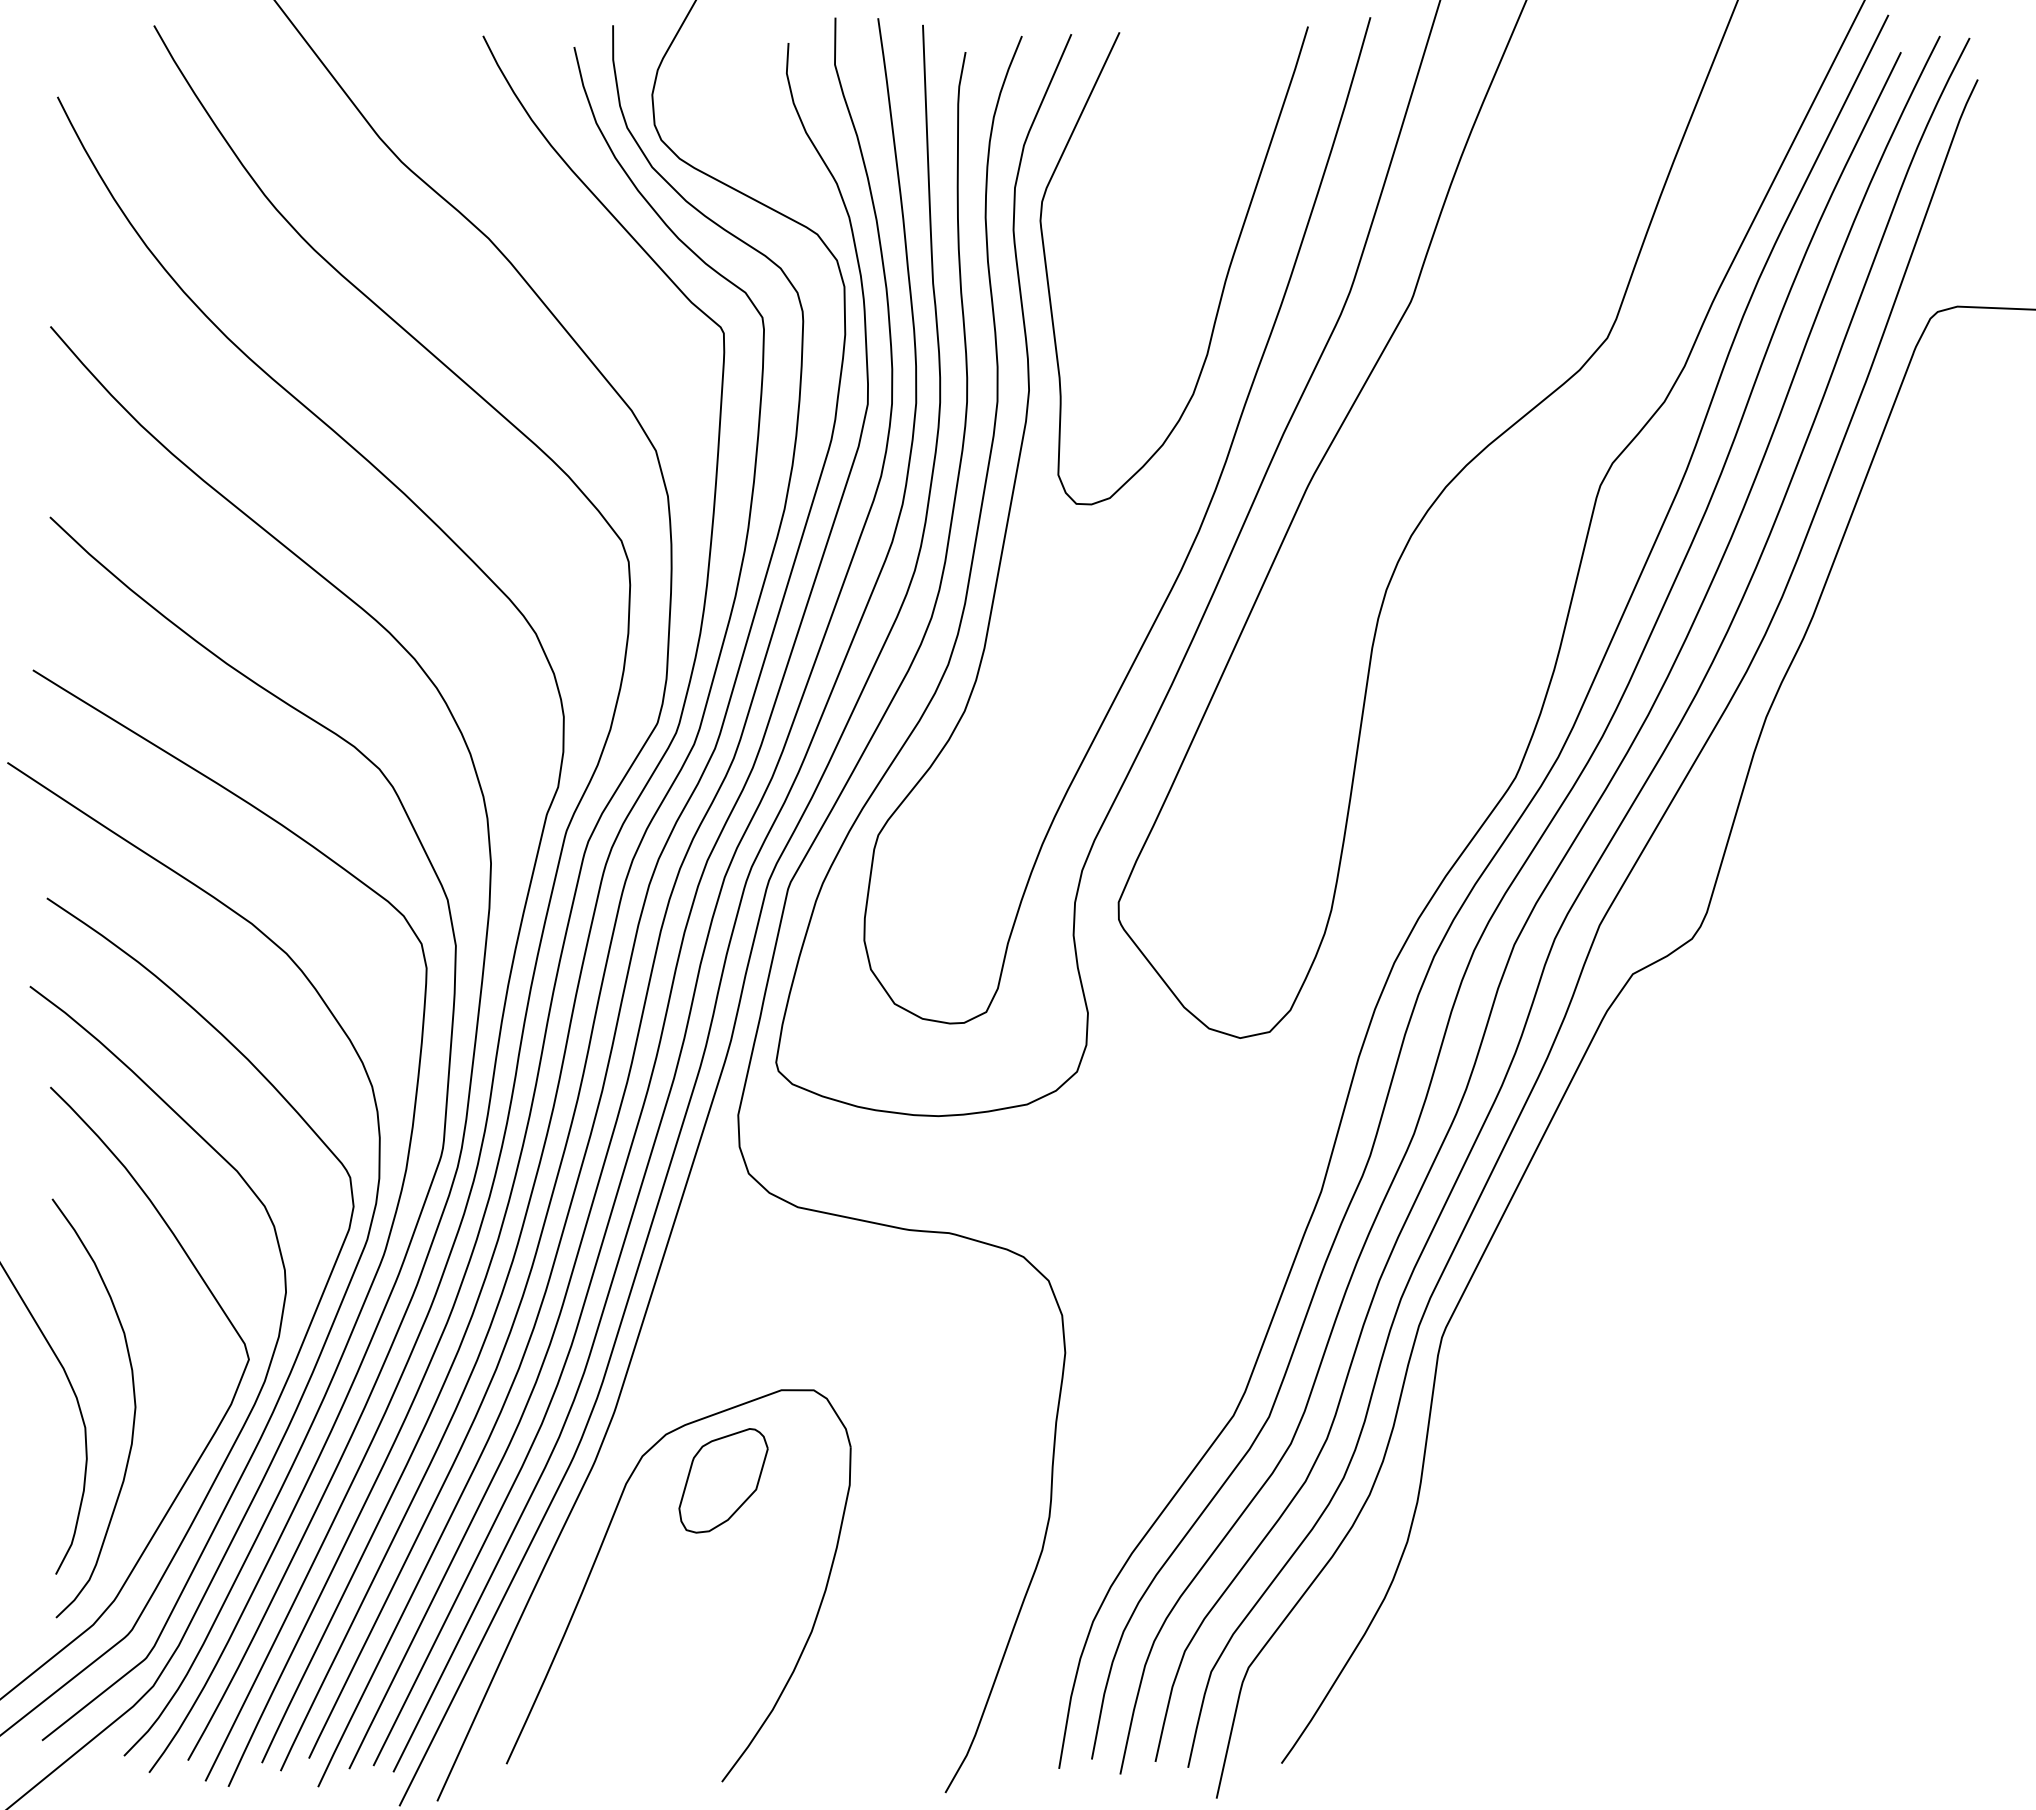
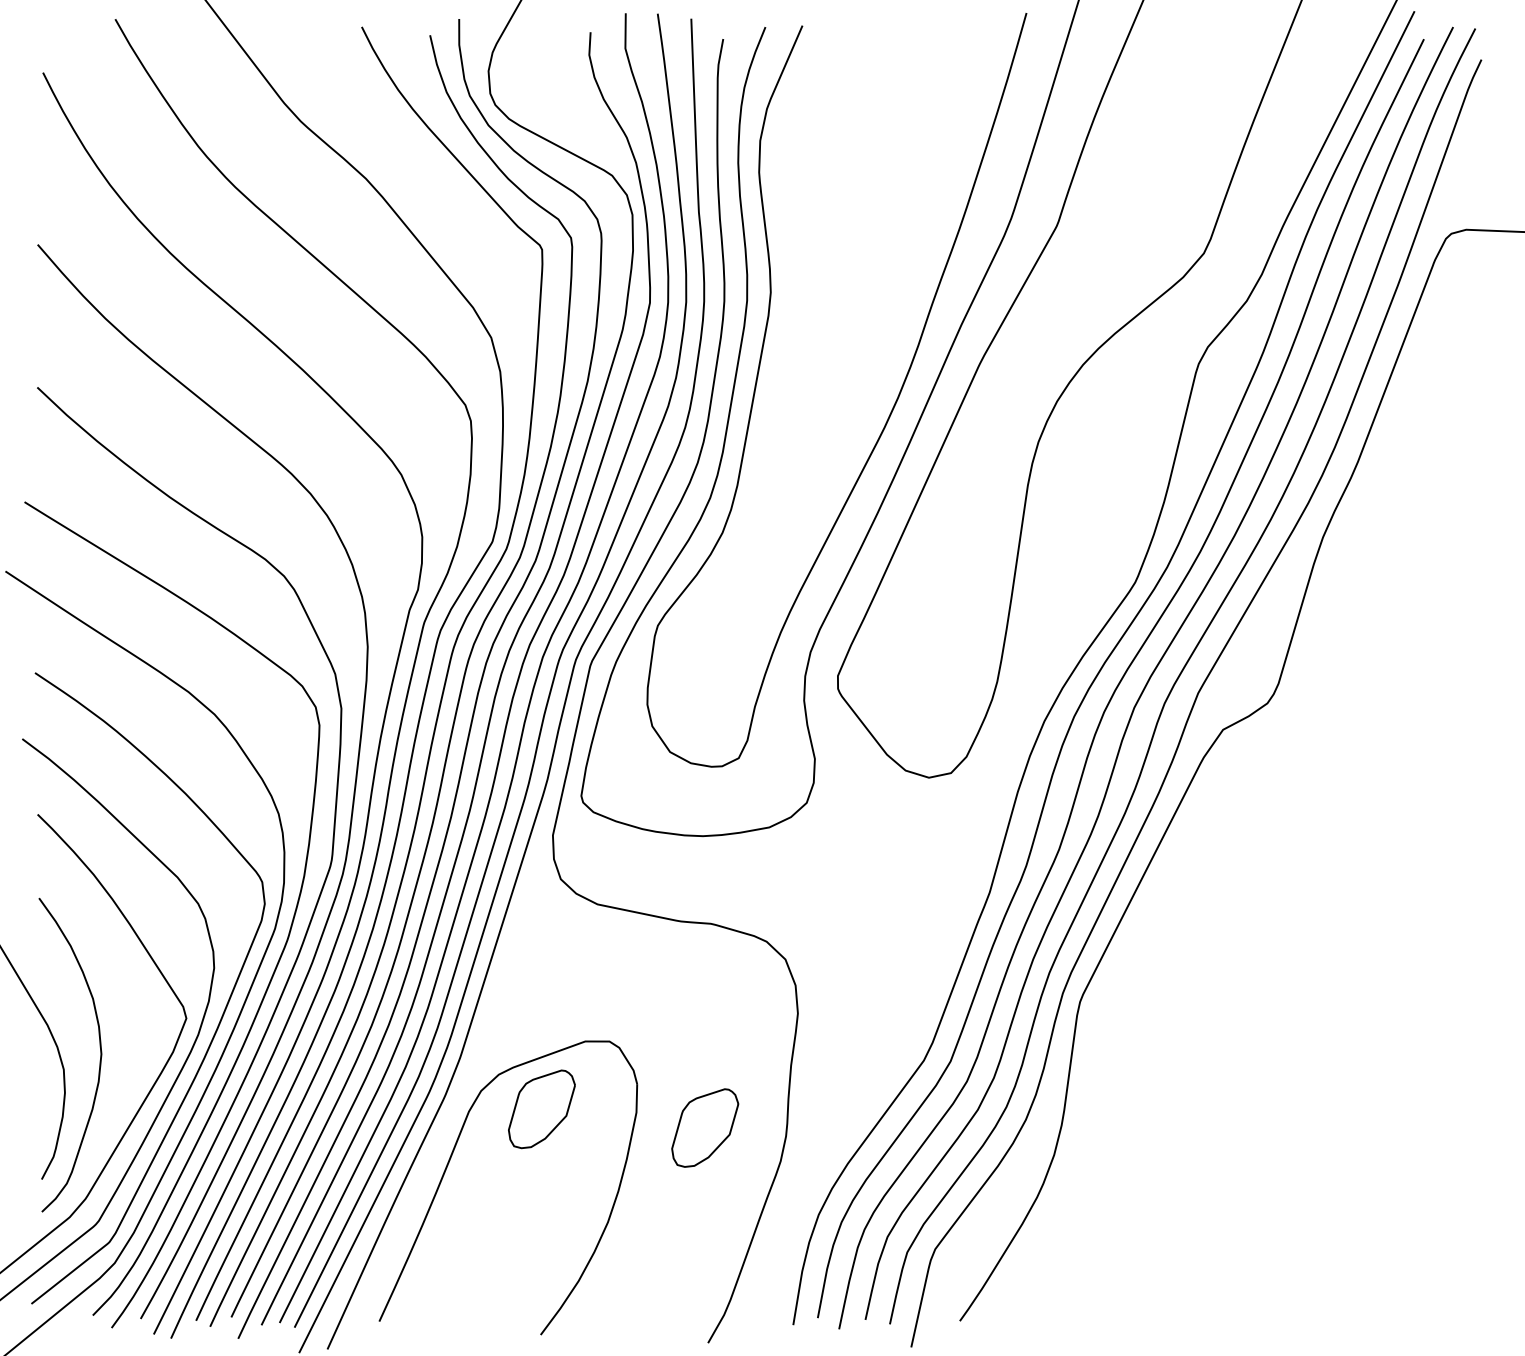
curve: (1224, 280) -> (917, 210), removed
part: (941, 1505) -> (705, 1127), added

